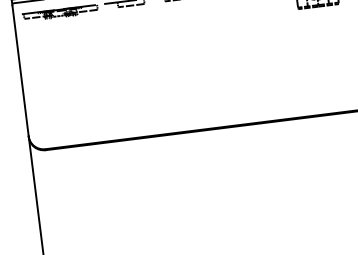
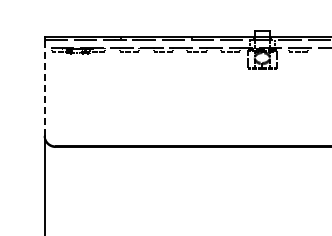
line: (20, 72) -> (44, 89), solid -> dashed

